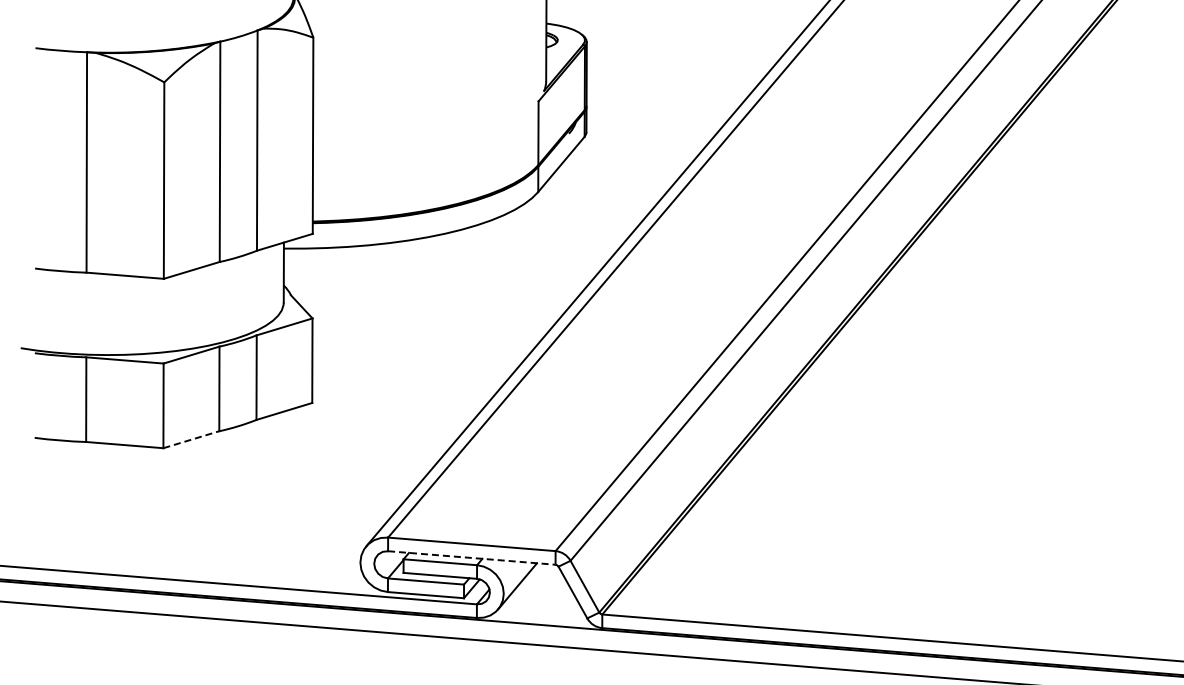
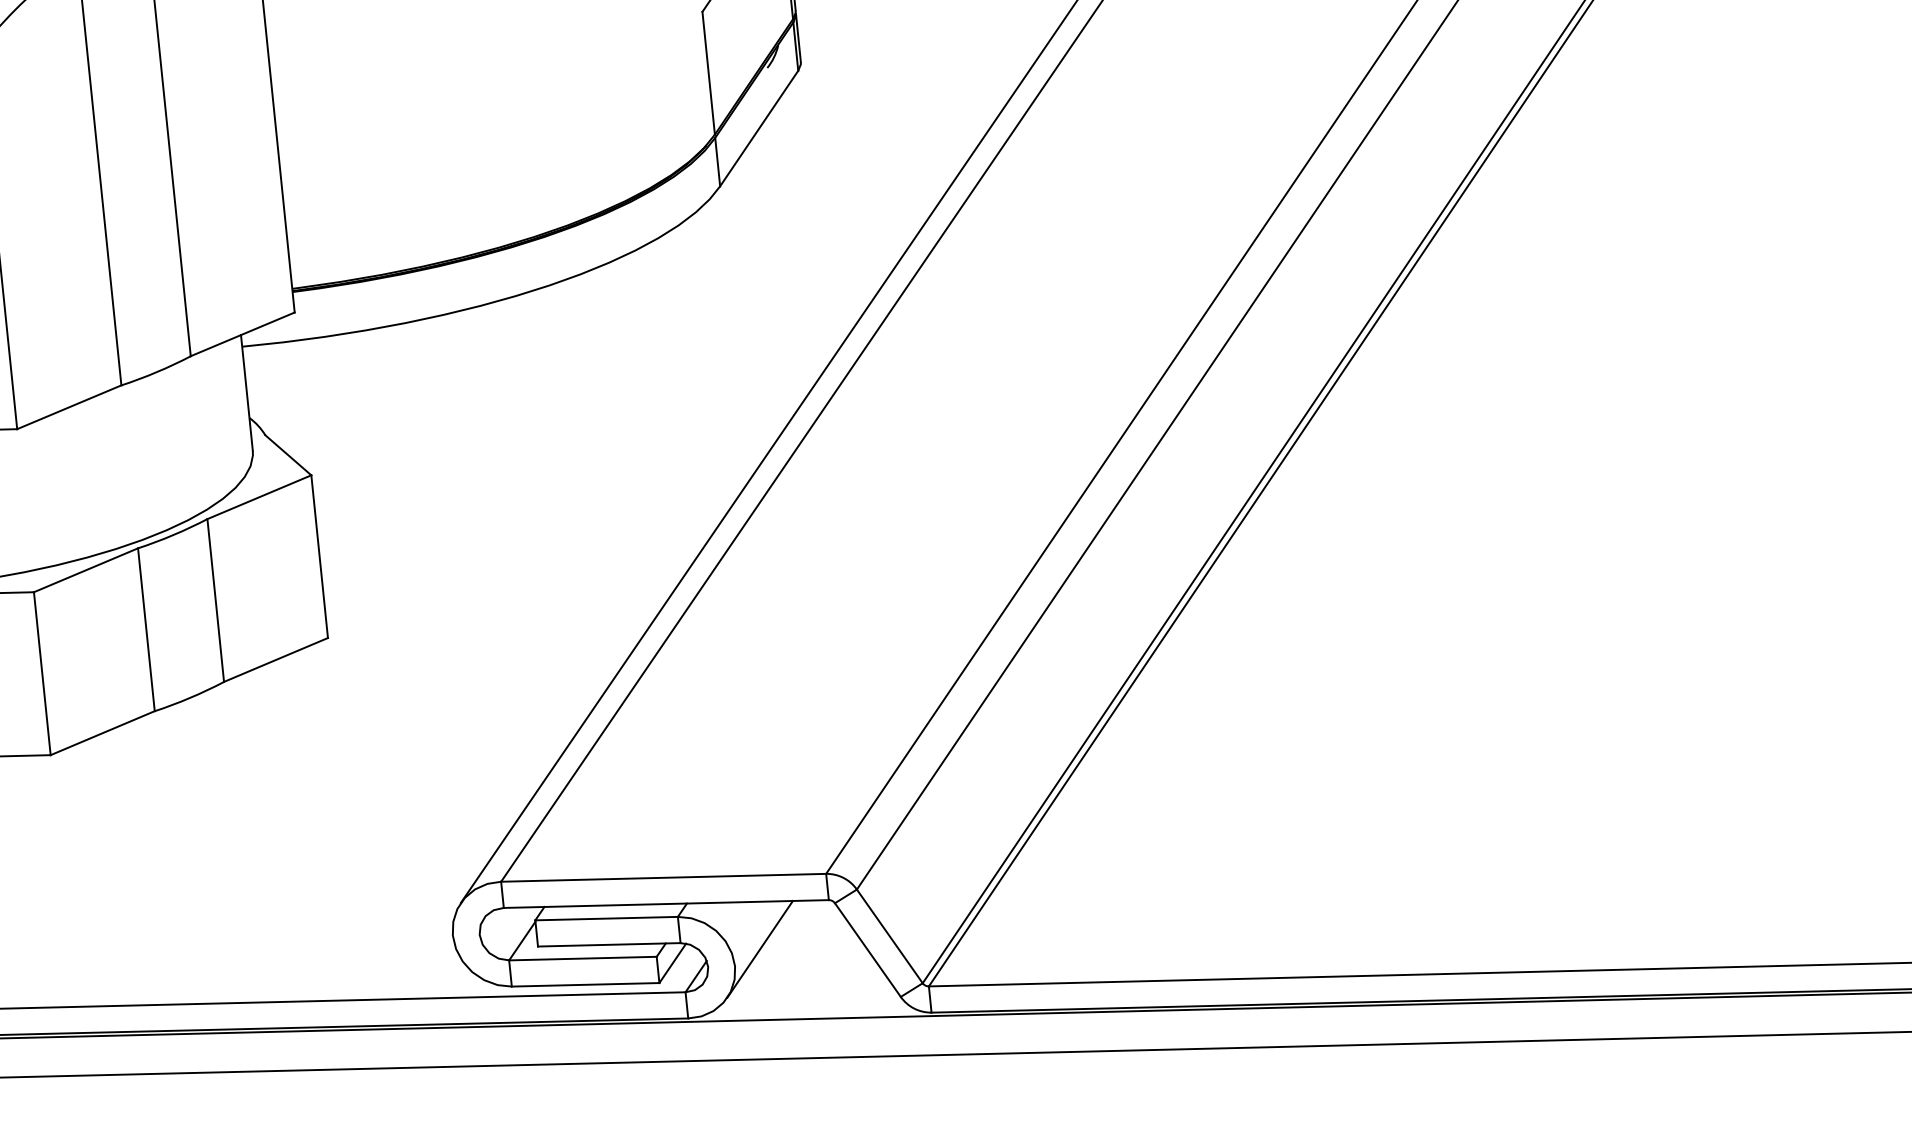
line: (191, 439) -> (102, 732), dashed -> solid
line: (472, 558) -> (667, 904), dashed -> solid

